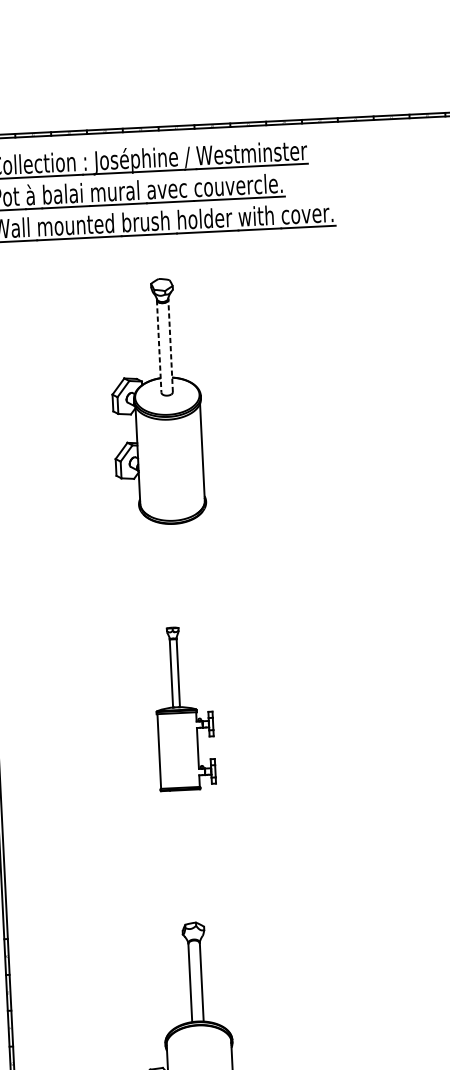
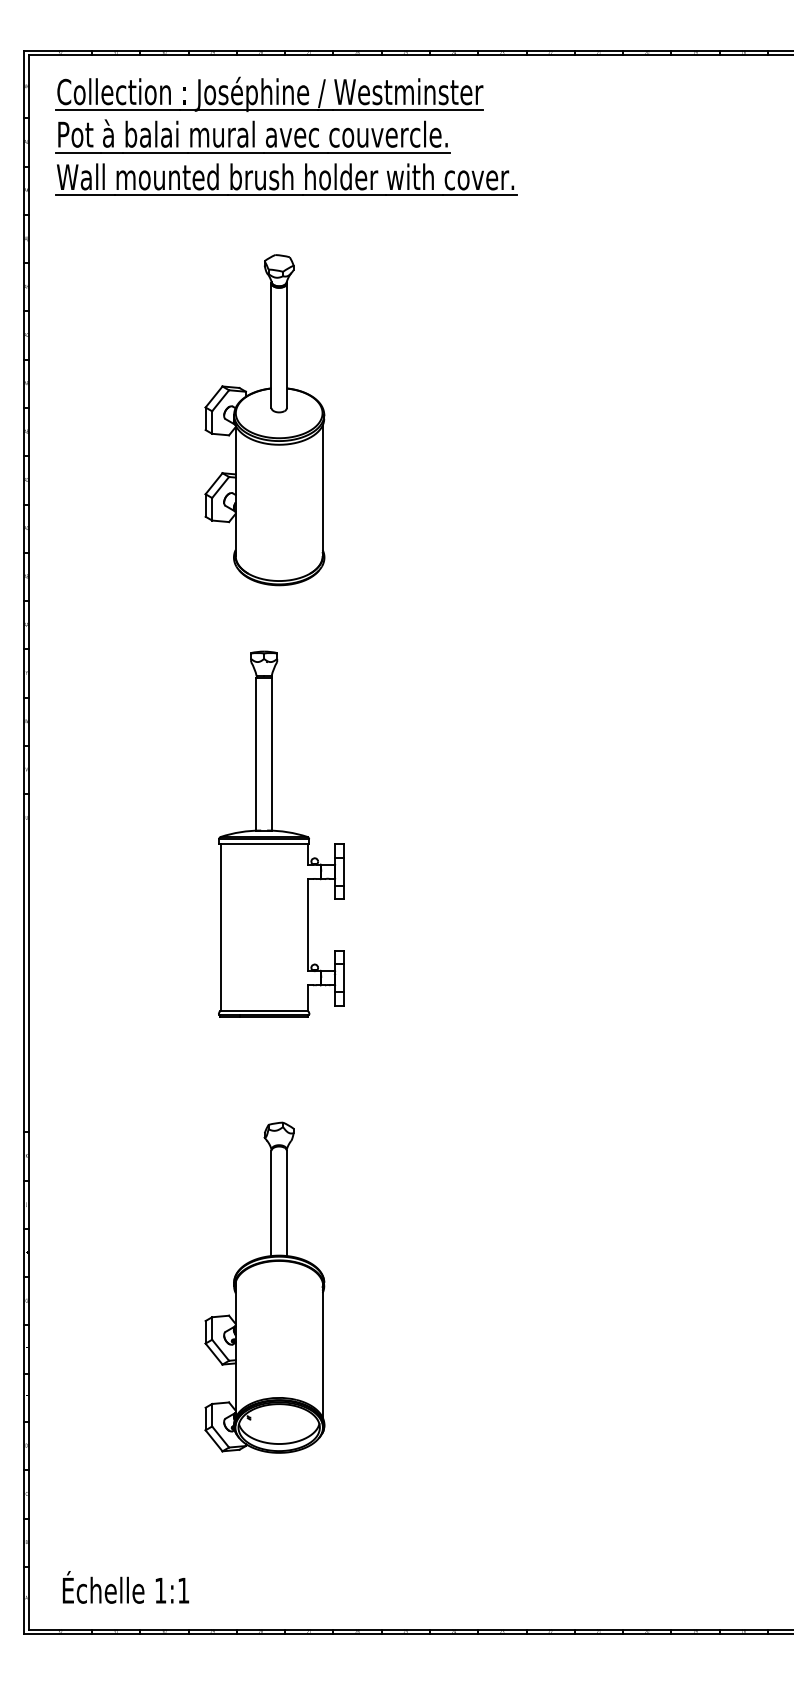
line: (170, 345) -> (286, 345), dashed -> solid
line: (159, 347) -> (271, 346), dashed -> solid
part: (184, 708) -> (281, 833), size x1.67

